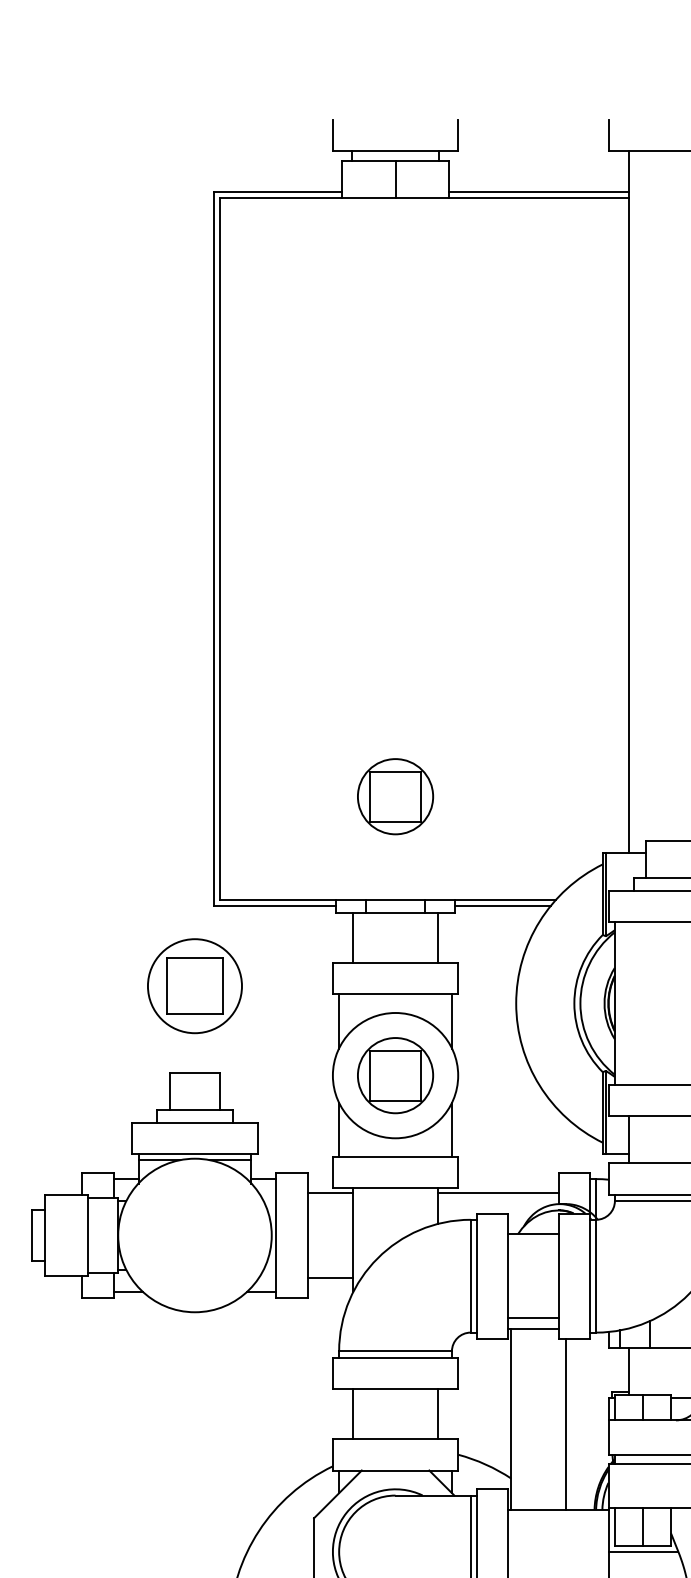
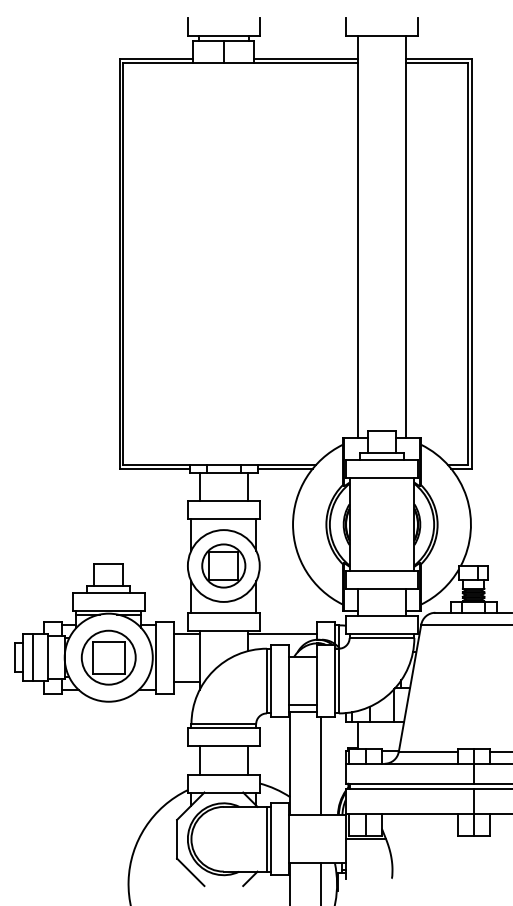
part: (394, 795) -> (223, 405), removed
part: (194, 985) -> (108, 657), moved
line: (63, 1235) -> (33, 657), added

